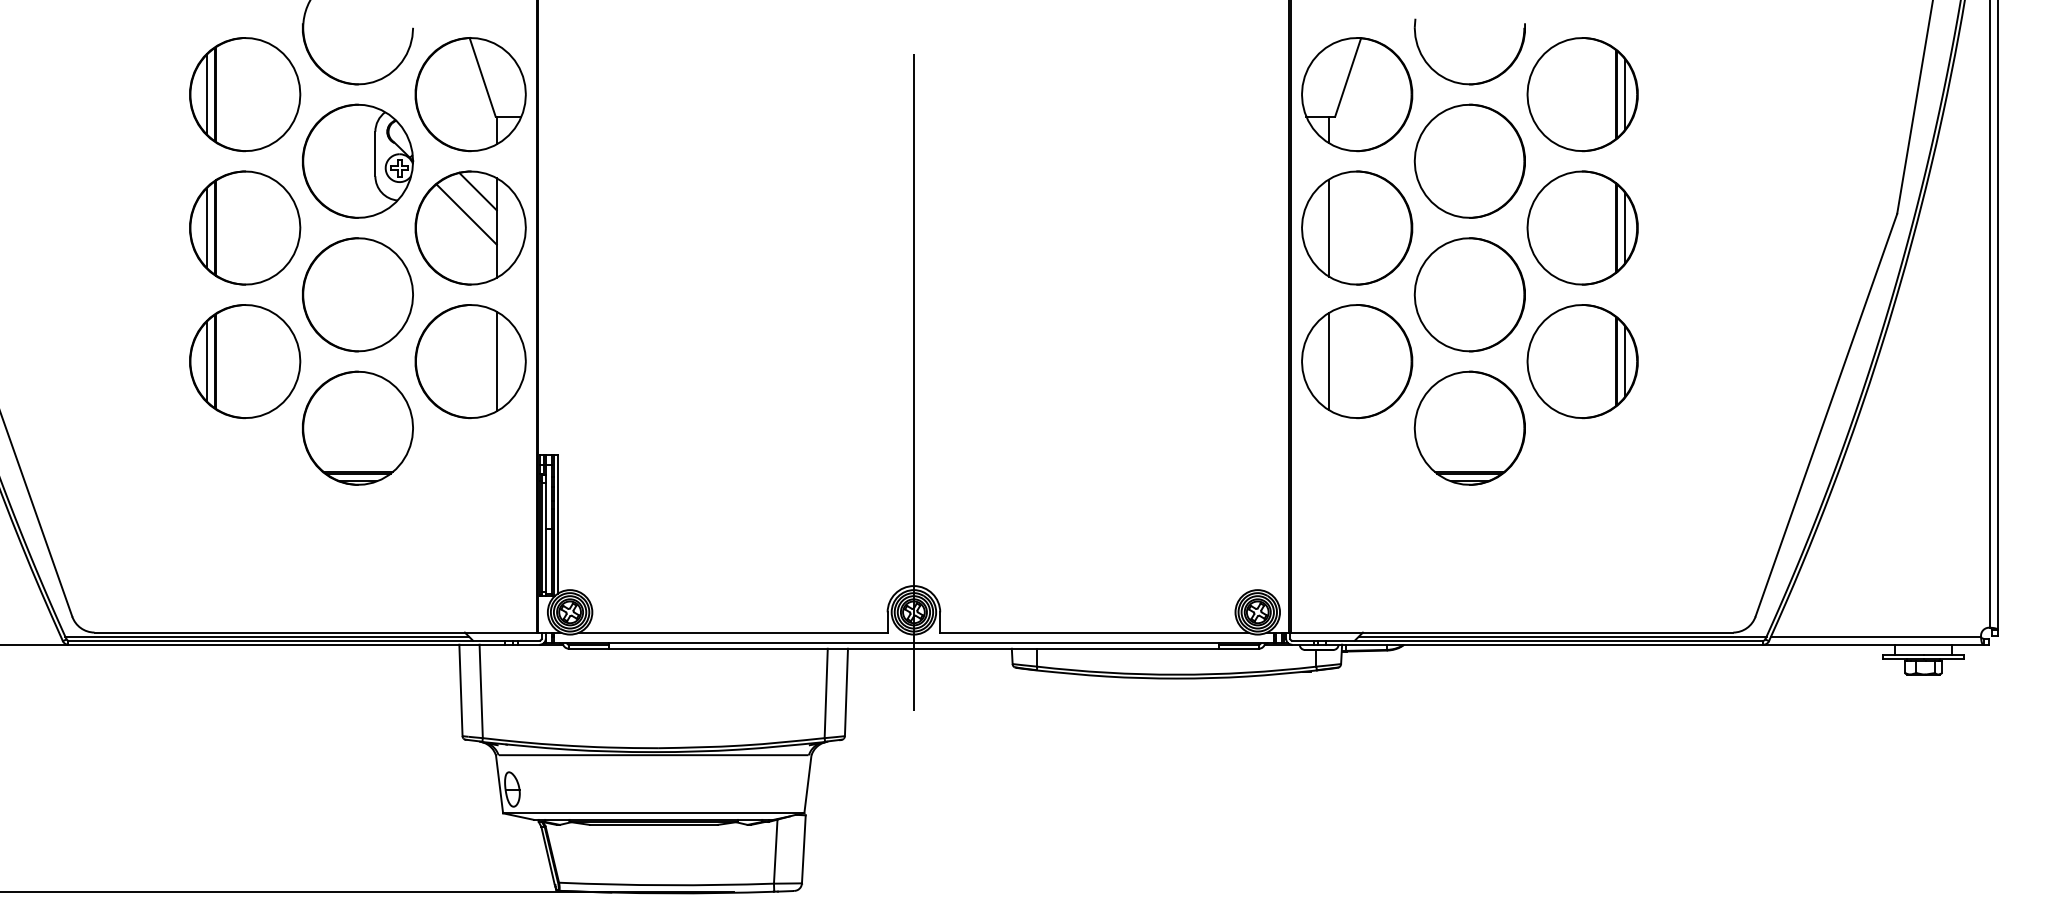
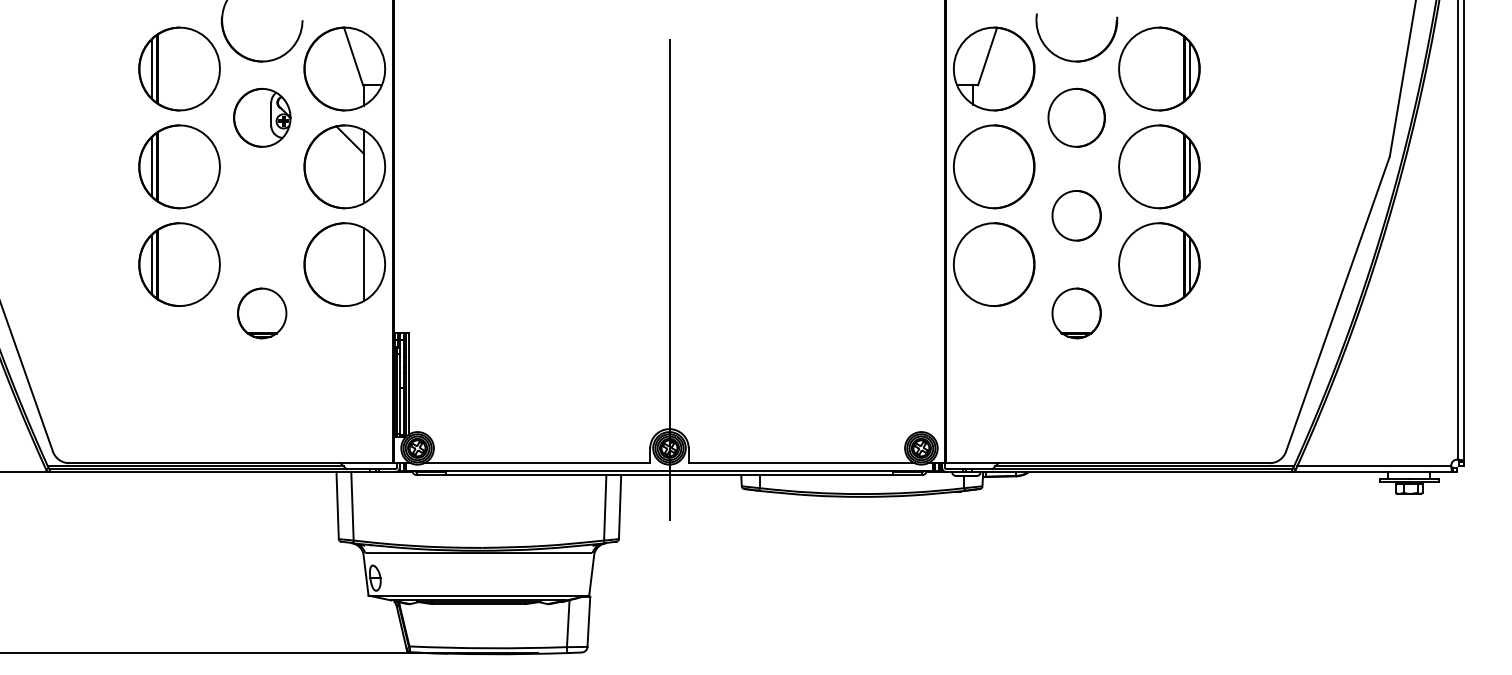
part: (358, 160) -> (262, 117), size x0.7
part: (1469, 160) -> (1076, 117), size x0.7
line: (466, 214) -> (341, 156), removed
line: (1328, 227) -> (973, 166), removed
part: (357, 294) -> (261, 215), removed
part: (1469, 294) -> (1076, 215), size x0.6
line: (1328, 361) -> (973, 264), removed
part: (357, 427) -> (261, 312), size x0.6
part: (1469, 427) -> (1076, 312), size x0.6

